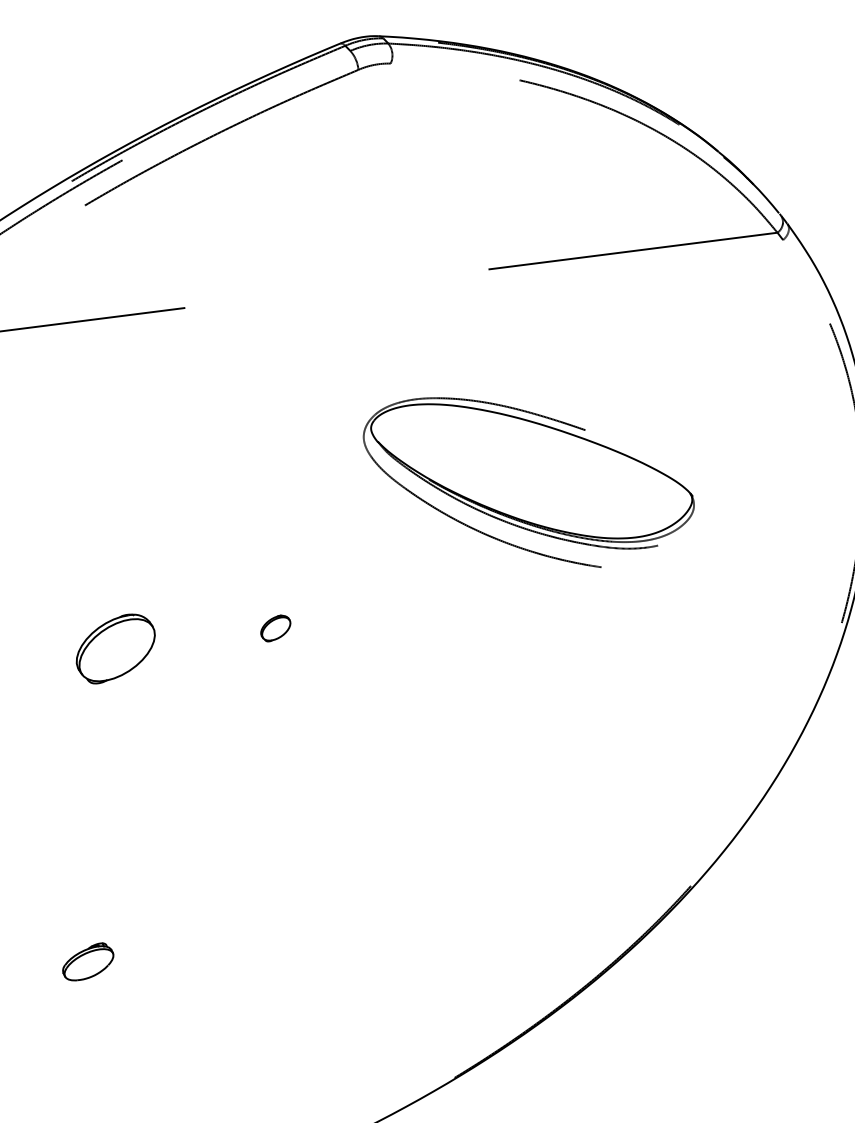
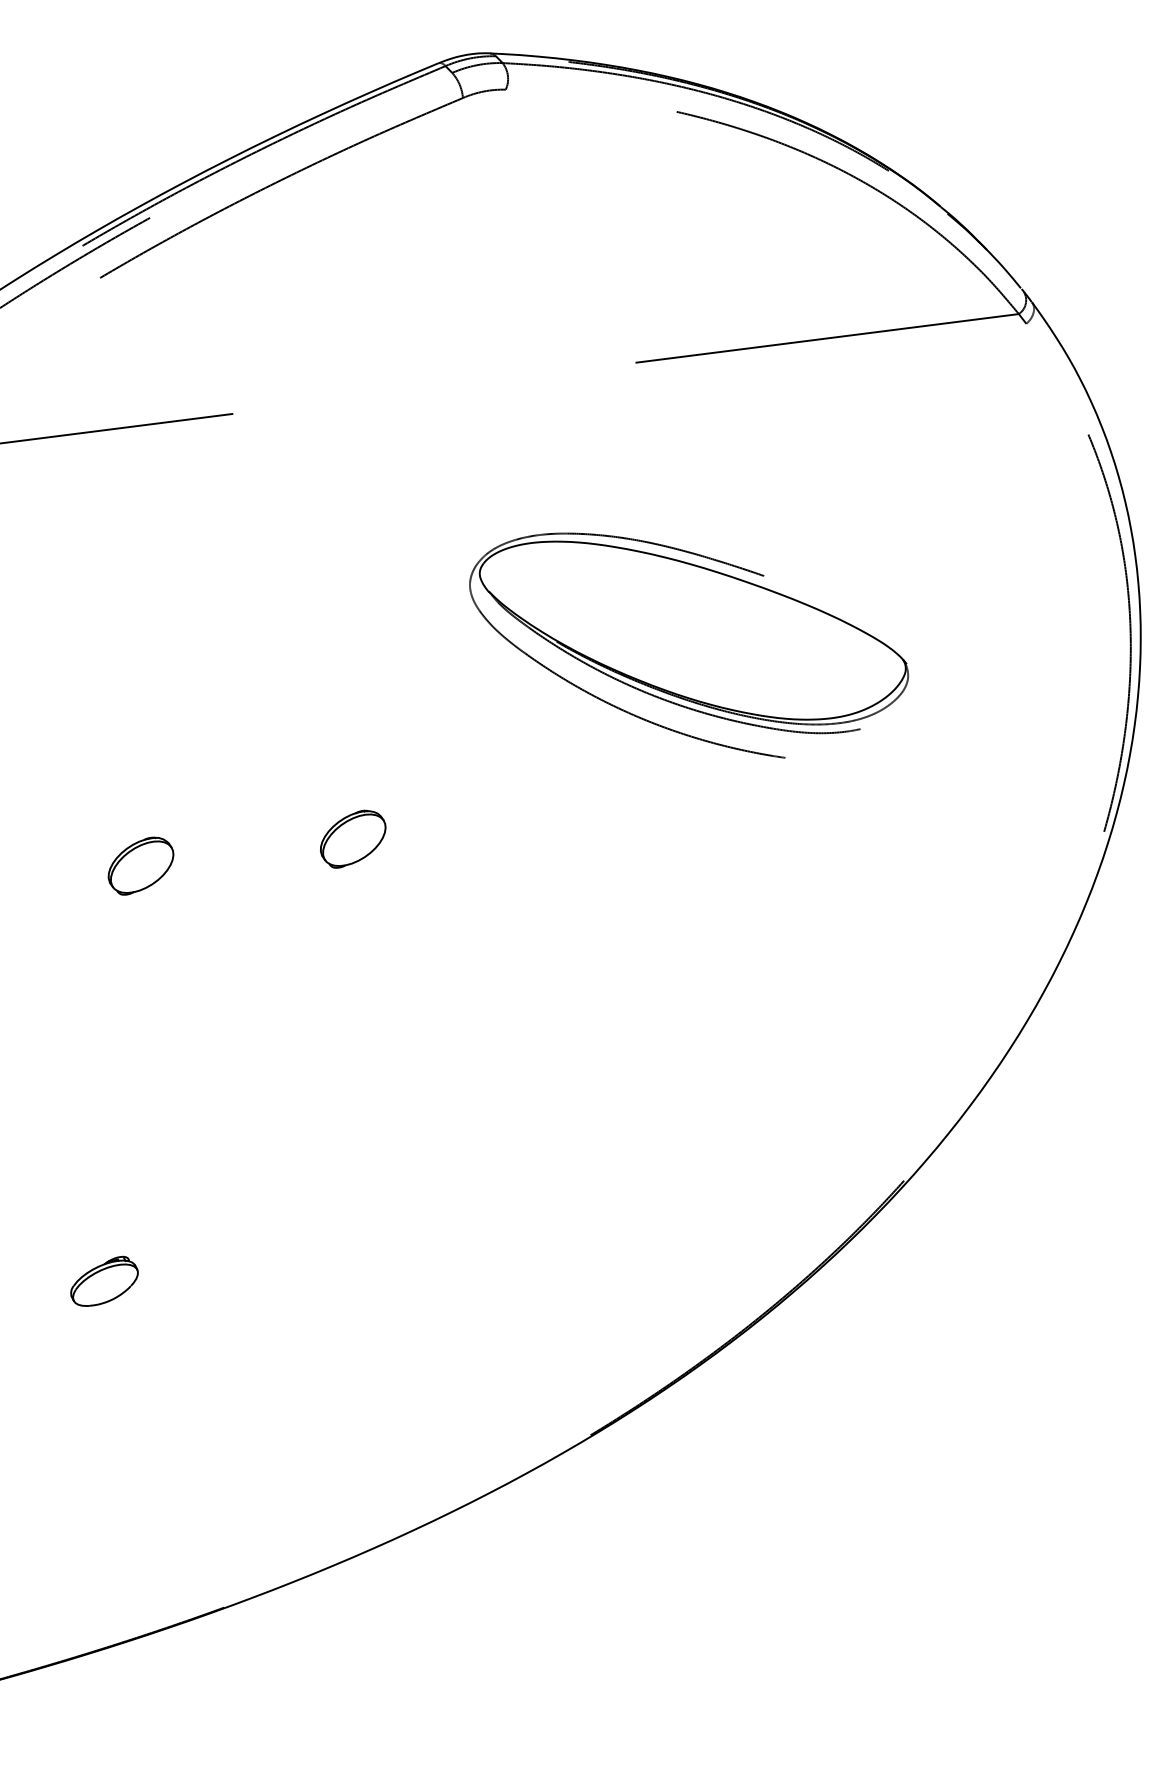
part: (275, 628) -> (353, 838), size x1.67
part: (115, 648) -> (140, 865), size x0.62

